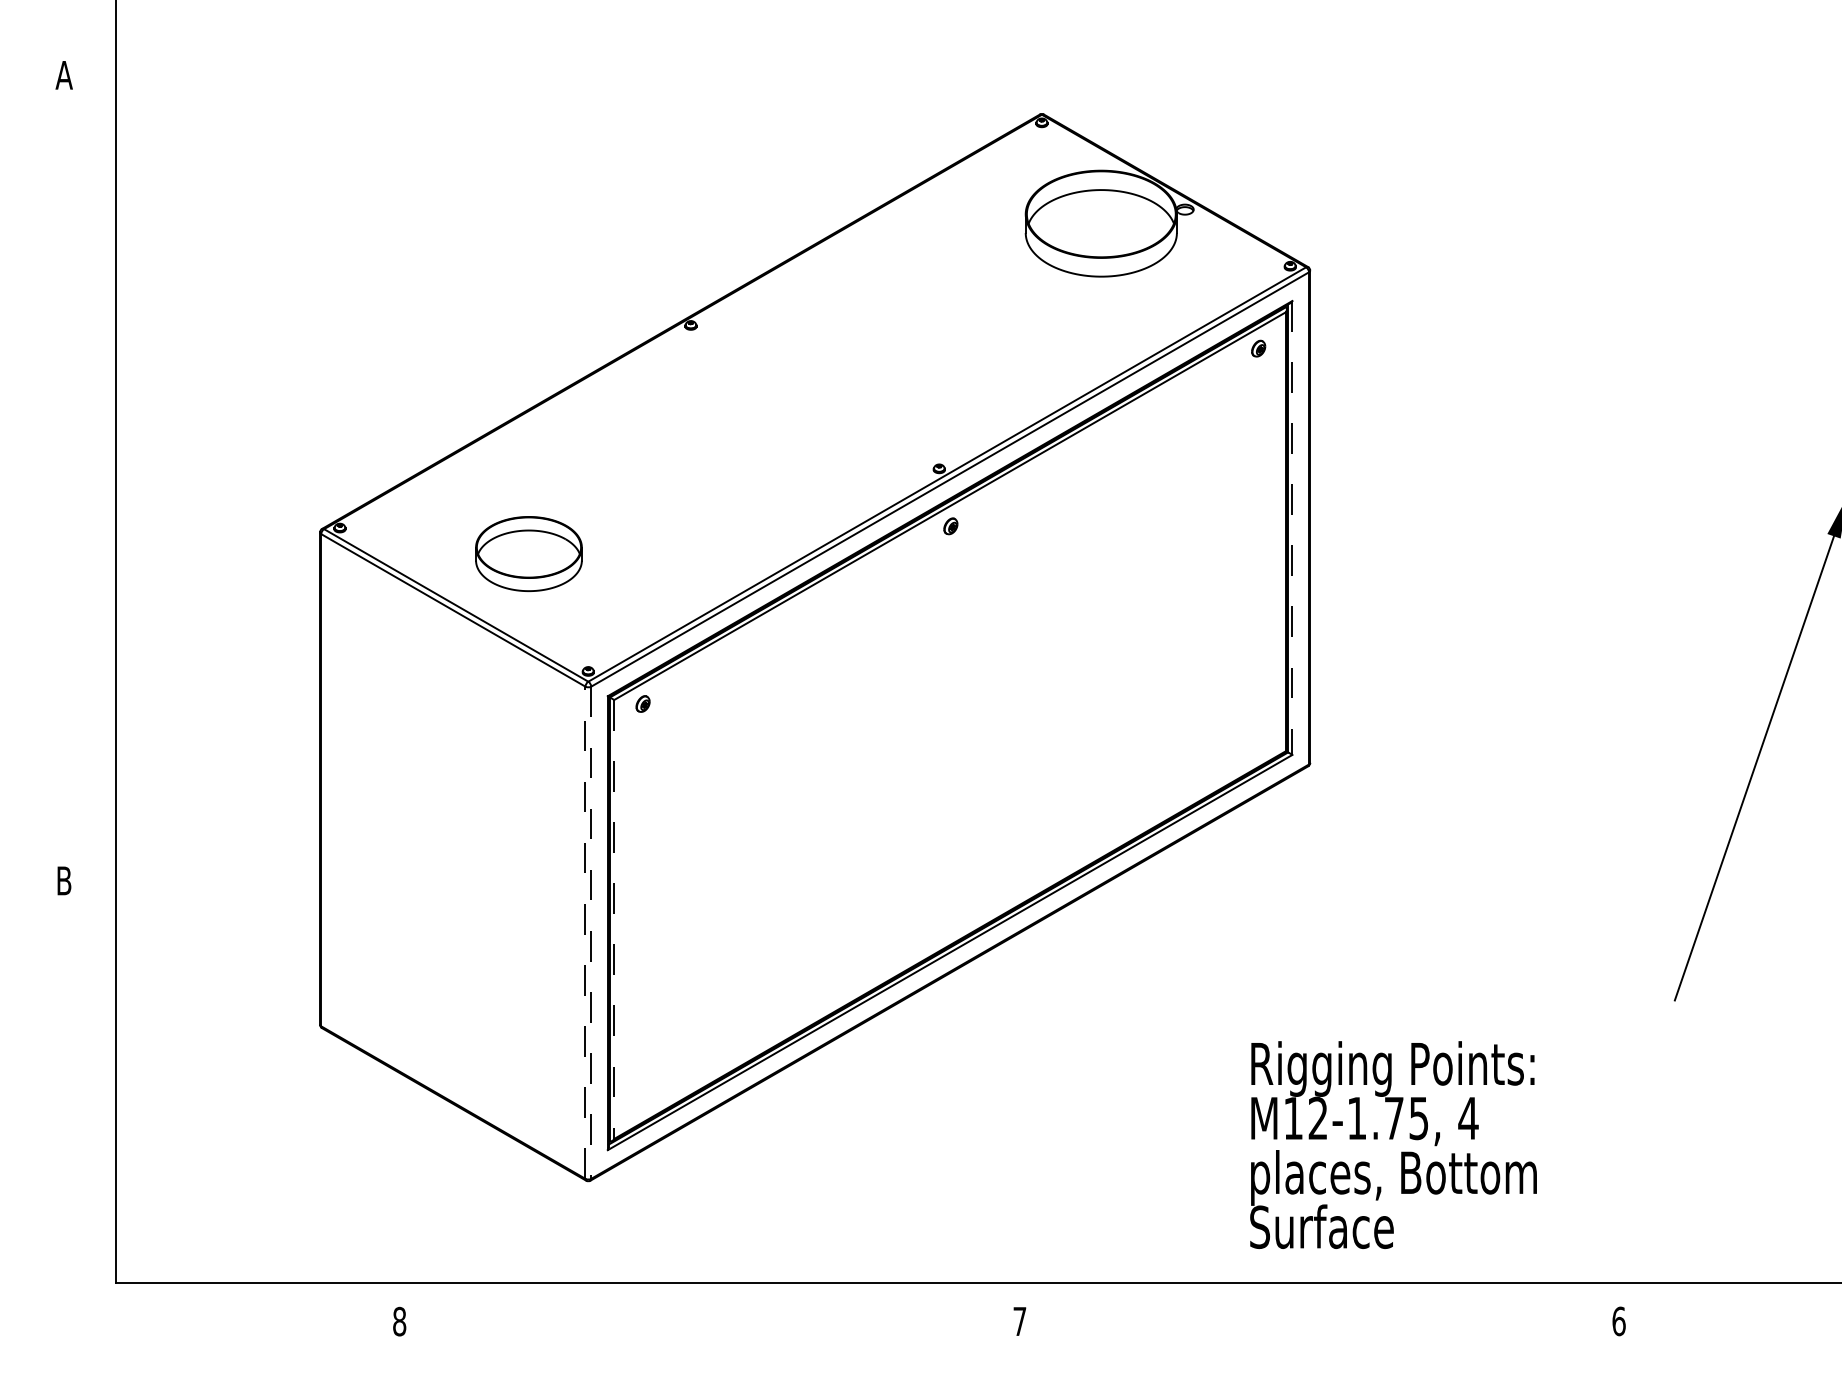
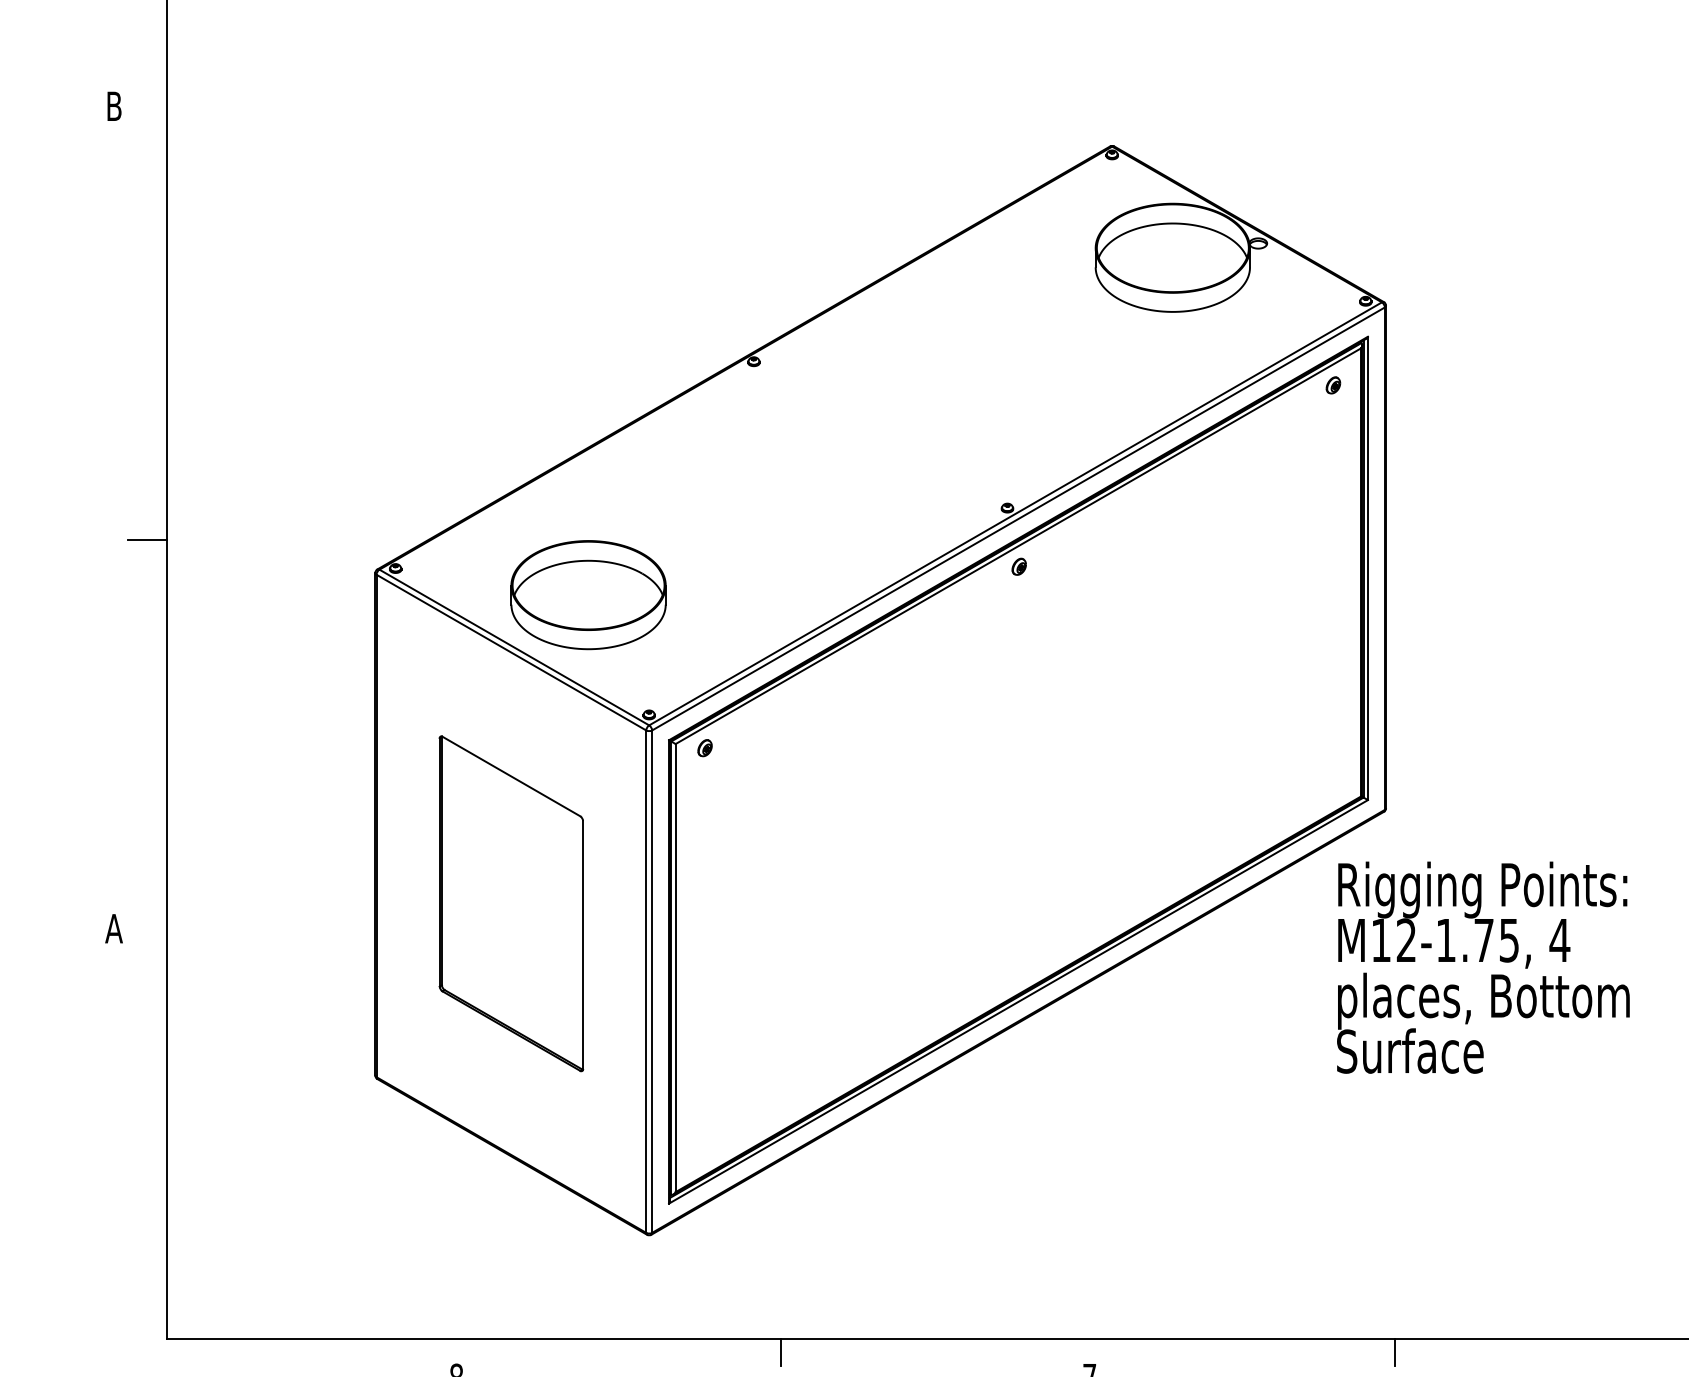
text: (63, 75) -> (113, 106), A -> B
line: (97, 500) -> (148, 540), added
line: (1292, 527) -> (1367, 567), dashed -> solid
part: (528, 553) -> (588, 594), size x1.43
part: (453, 856) -> (511, 903), added
text: (63, 880) -> (113, 928), B -> A
line: (614, 919) -> (675, 968), dashed -> solid
line: (585, 932) -> (646, 981), dashed -> solid
line: (591, 933) -> (652, 982), dashed -> solid
text: (1393, 1144) -> (1483, 967), moved
line: (717, 1296) -> (781, 1352), added
line: (1318, 1296) -> (1394, 1352), added

